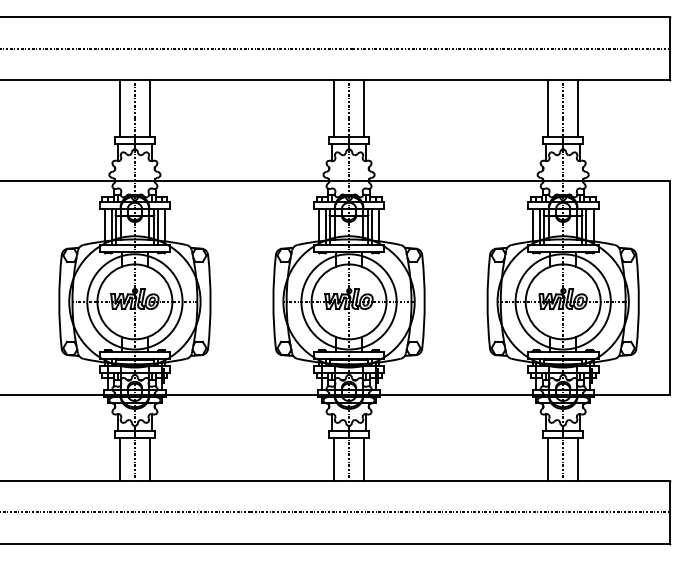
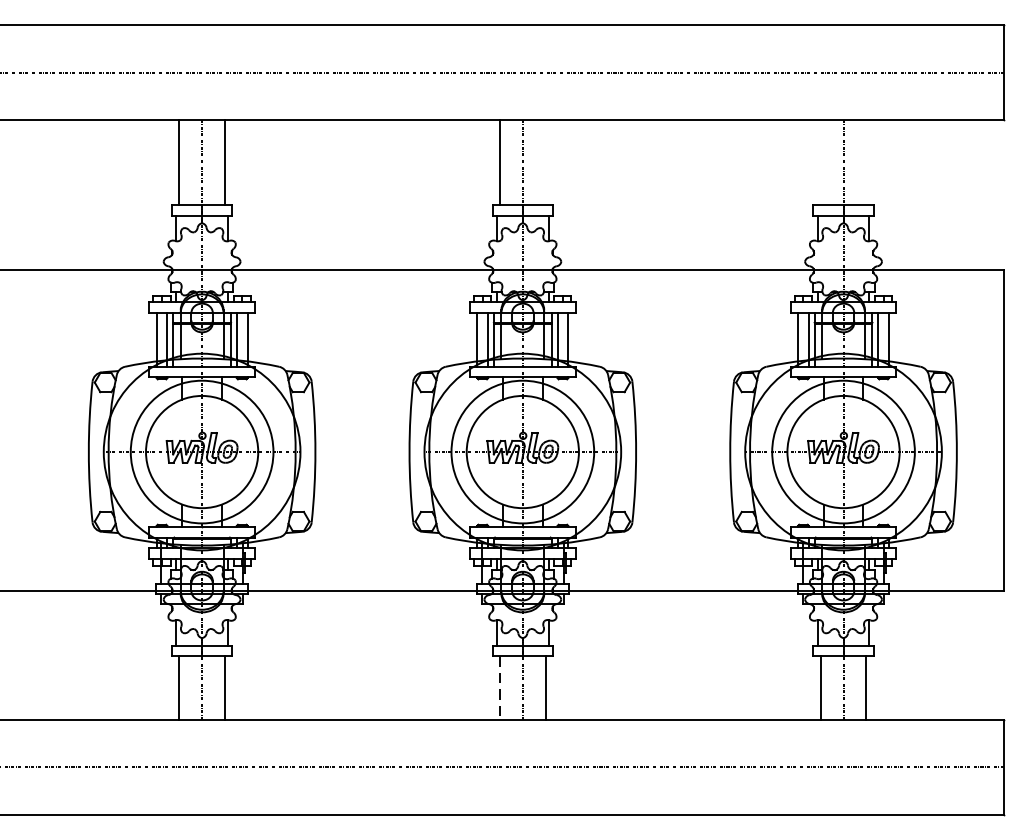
line: (364, 108) -> (545, 162), removed
line: (548, 108) -> (821, 162), removed
line: (578, 108) -> (866, 162), removed
line: (333, 459) -> (499, 688), solid -> dashed

